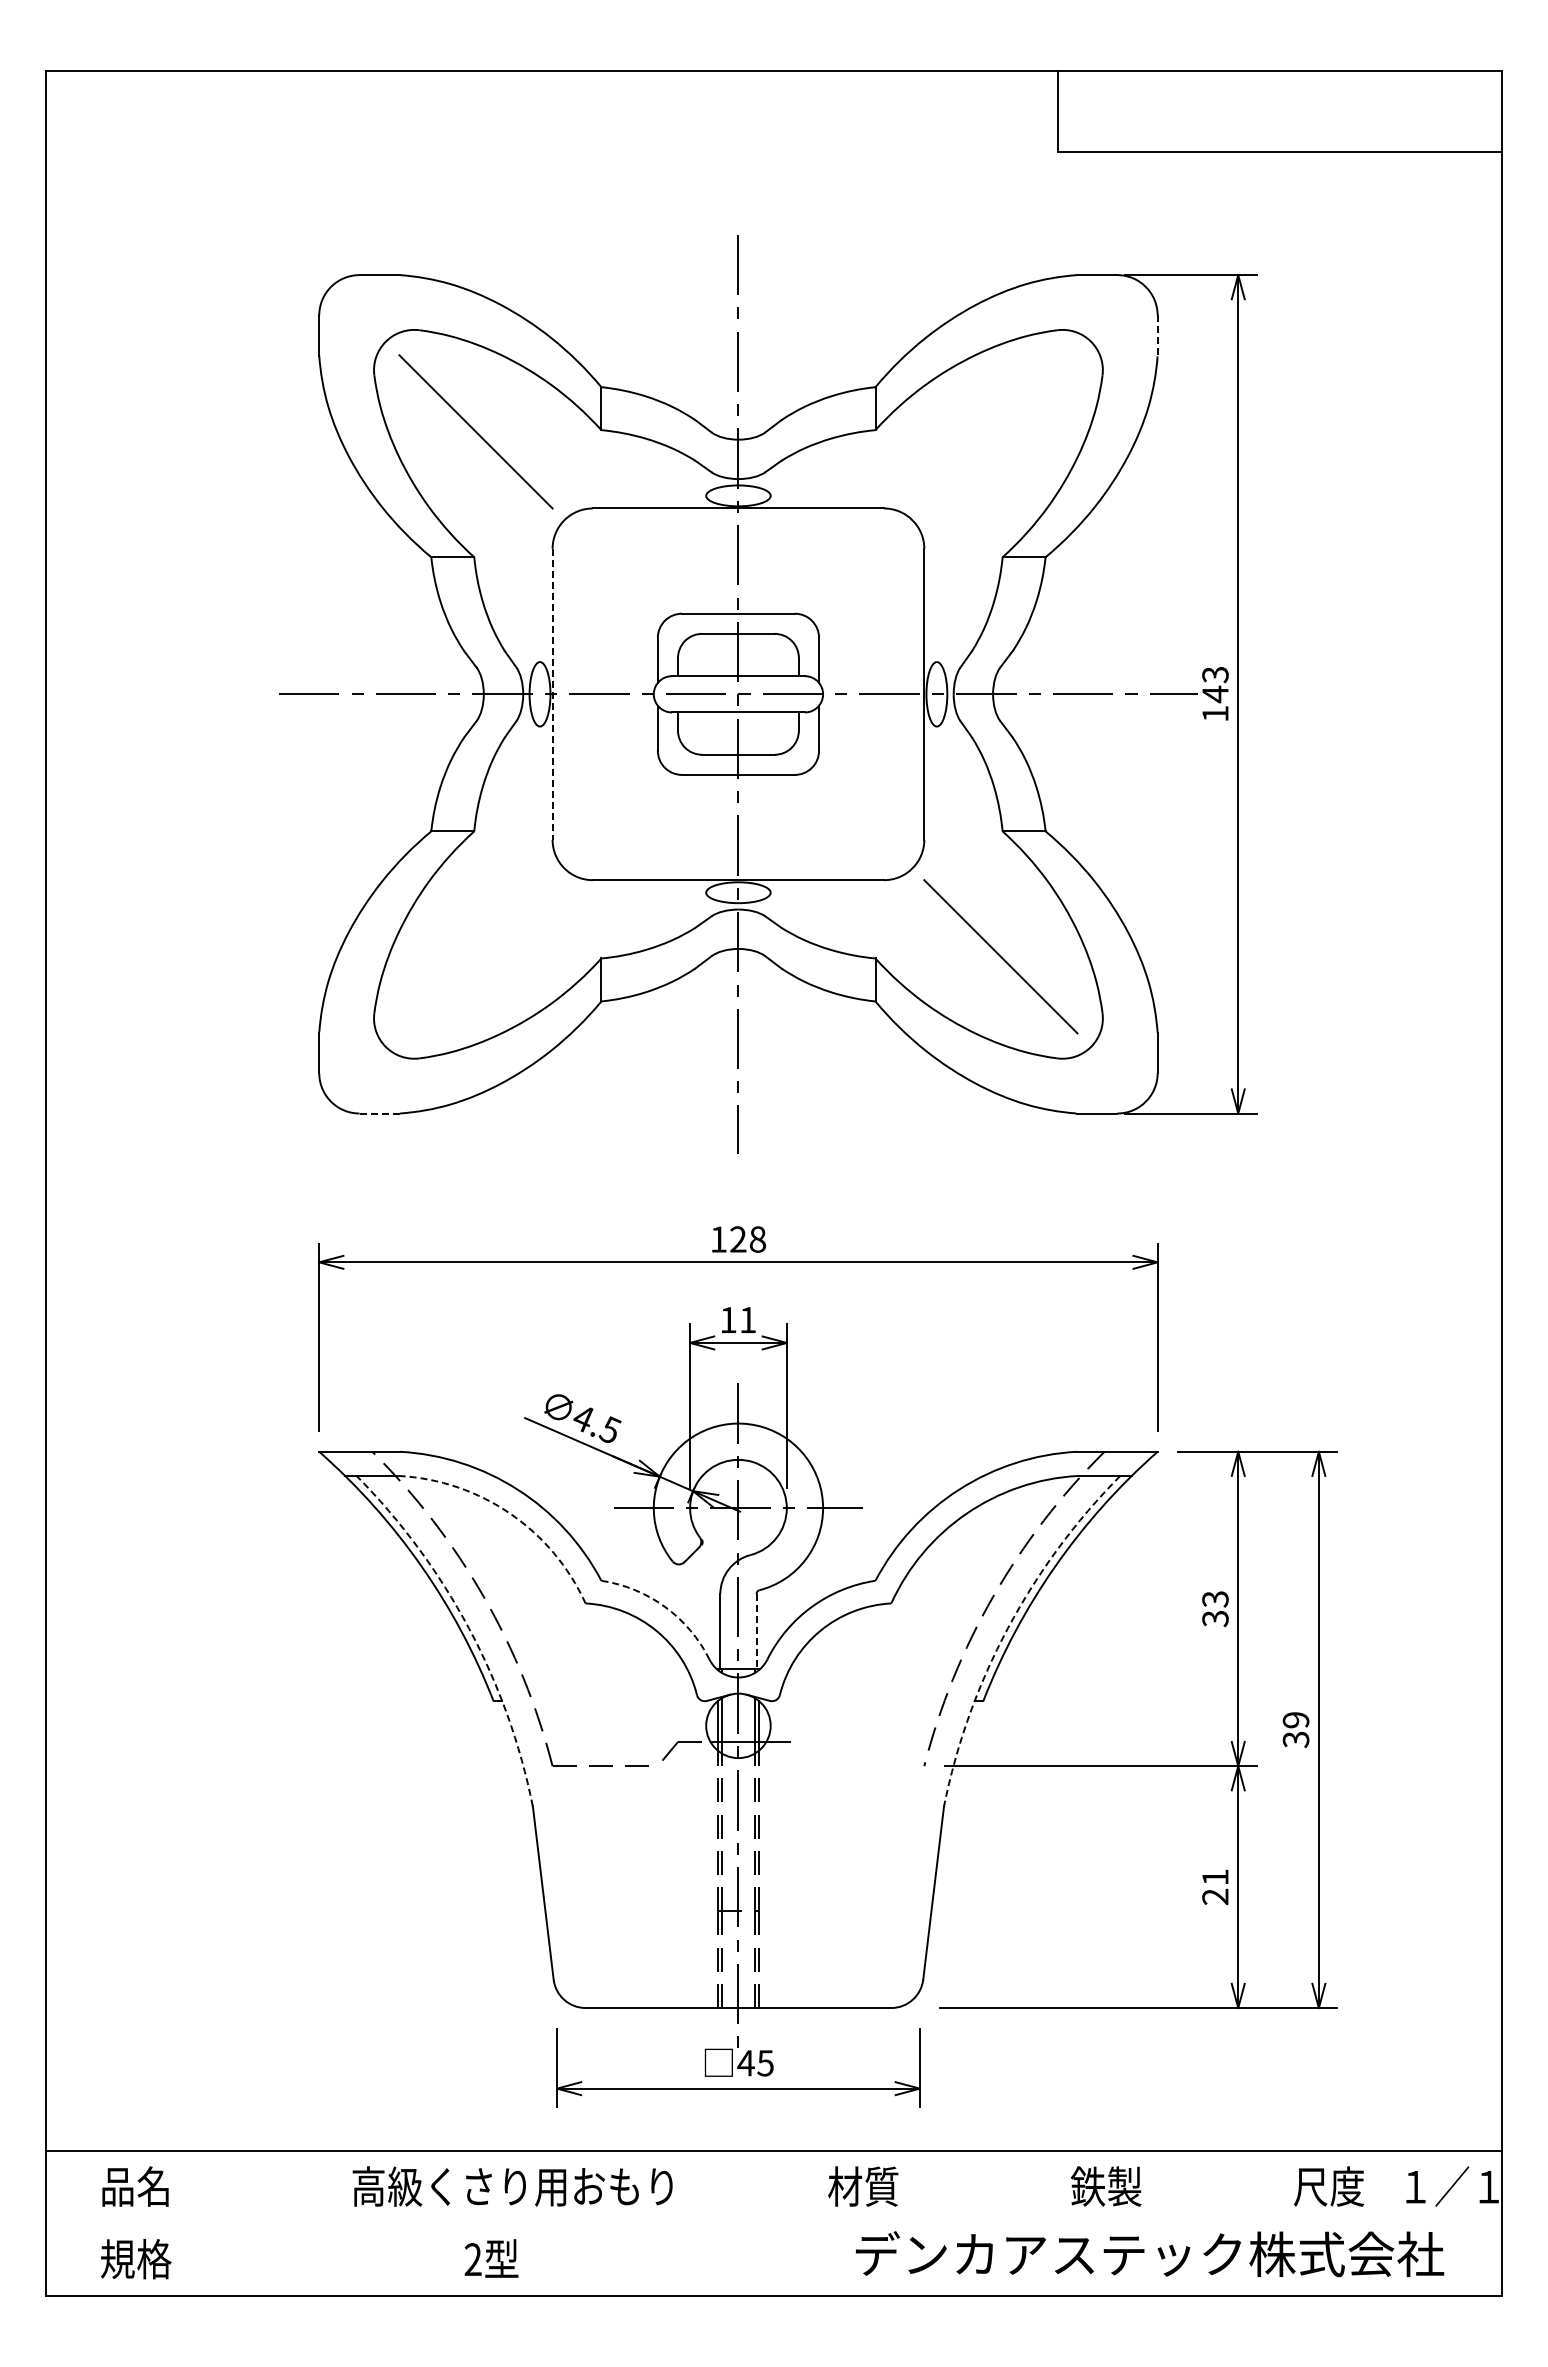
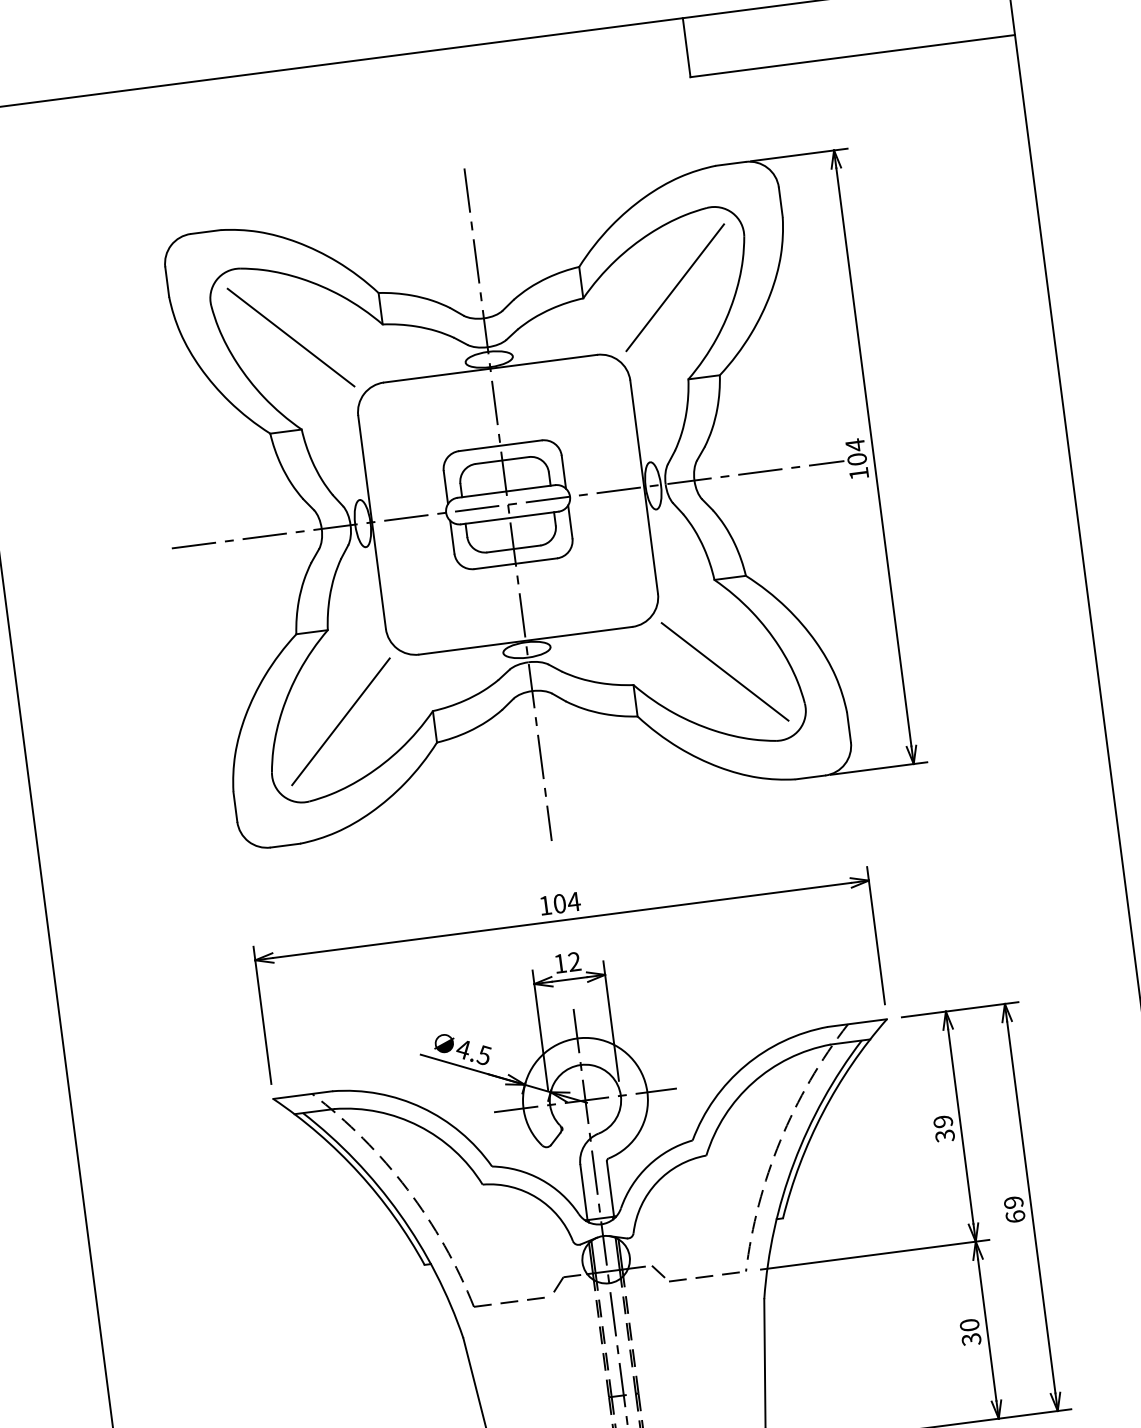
line: (1157, 336) -> (780, 203), dashed -> solid
line: (1000, 431) -> (674, 287), added
text: (1215, 684) -> (856, 452), 143 -> 104
line: (552, 694) -> (372, 522), dashed -> solid
line: (475, 956) -> (340, 721), added
line: (380, 1113) -> (285, 845), dashed -> solid
text: (748, 1239) -> (567, 902), 128 -> 104
text: (748, 1319) -> (574, 961), 11 -> 12
arc: (510, 1513) -> (419, 1125), dashed -> solid
text: (1215, 1599) -> (943, 1121), 33 -> 39
arc: (665, 1606) -> (541, 1179), dashed -> solid
arc: (468, 1628) -> (399, 1214), dashed -> solid
arc: (1007, 1628) -> (793, 1162), dashed -> solid
line: (756, 1631) -> (610, 1188), dashed -> solid
text: (1295, 1739) -> (1015, 1216), 39 -> 69
part: (856, 1765) -> (696, 1277), added
text: (1215, 1887) -> (970, 1332), 21 -> 30

